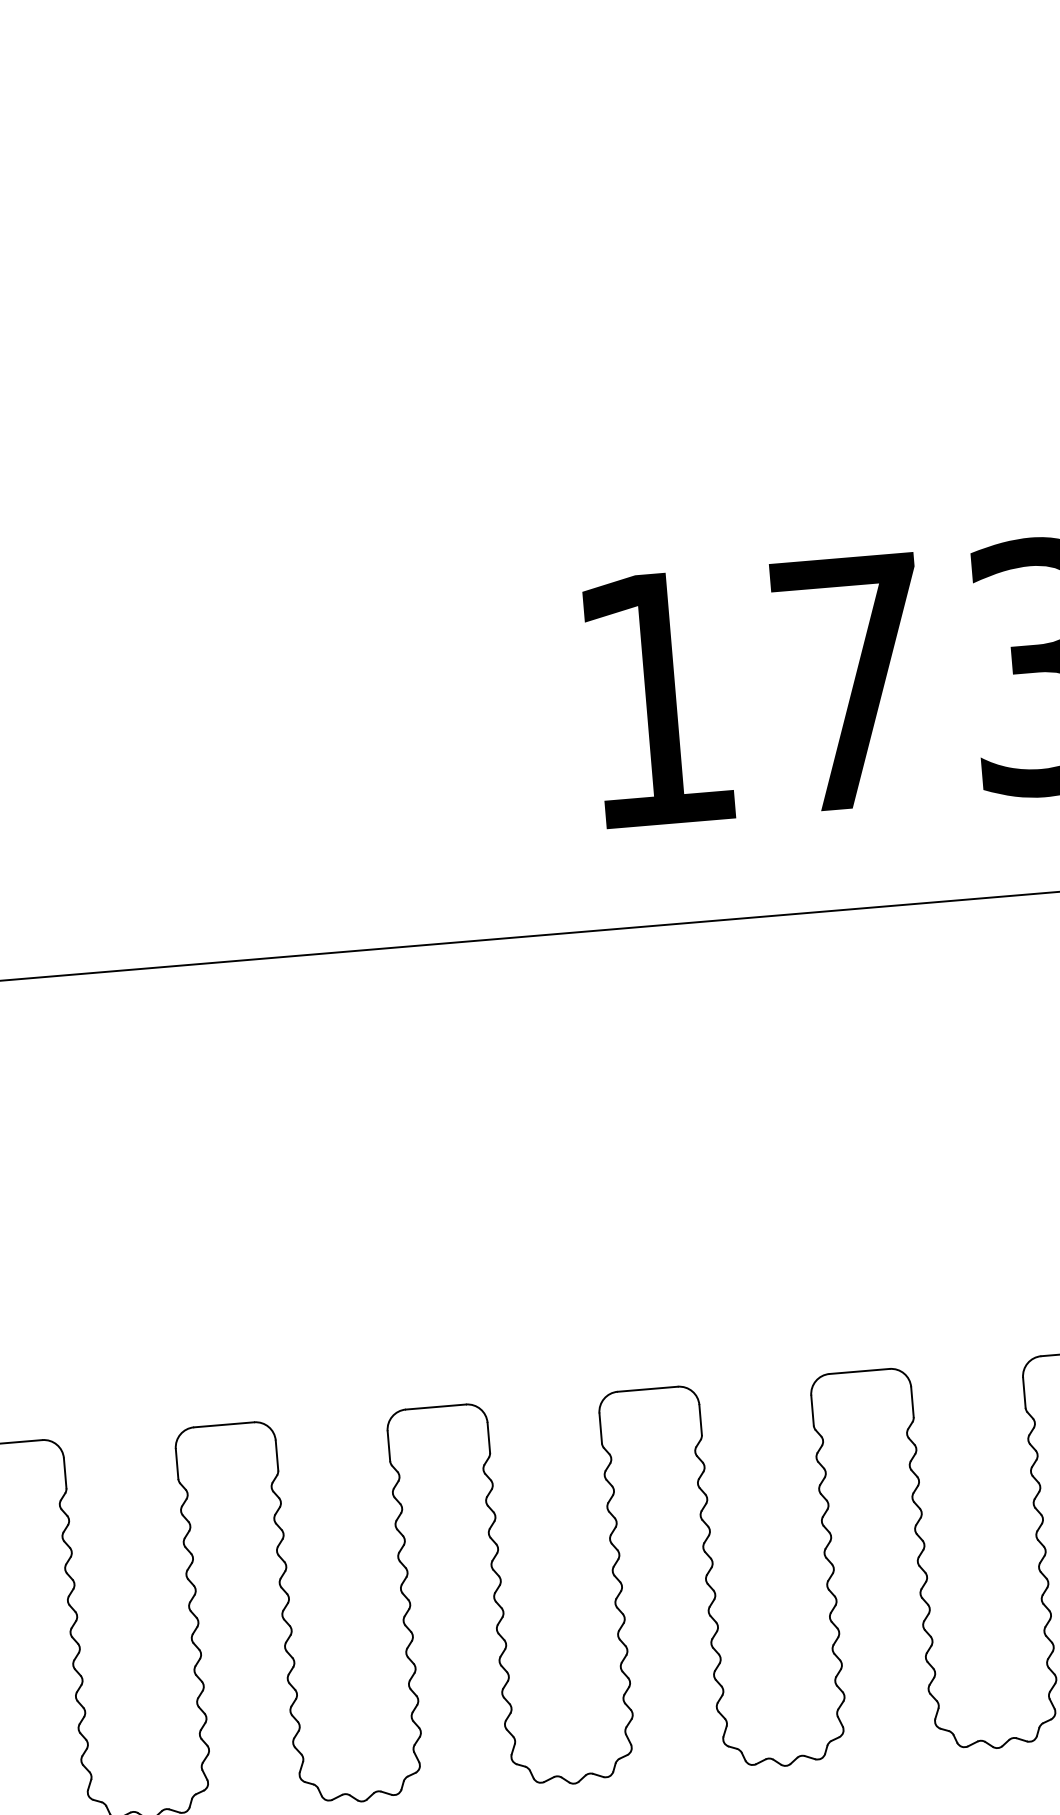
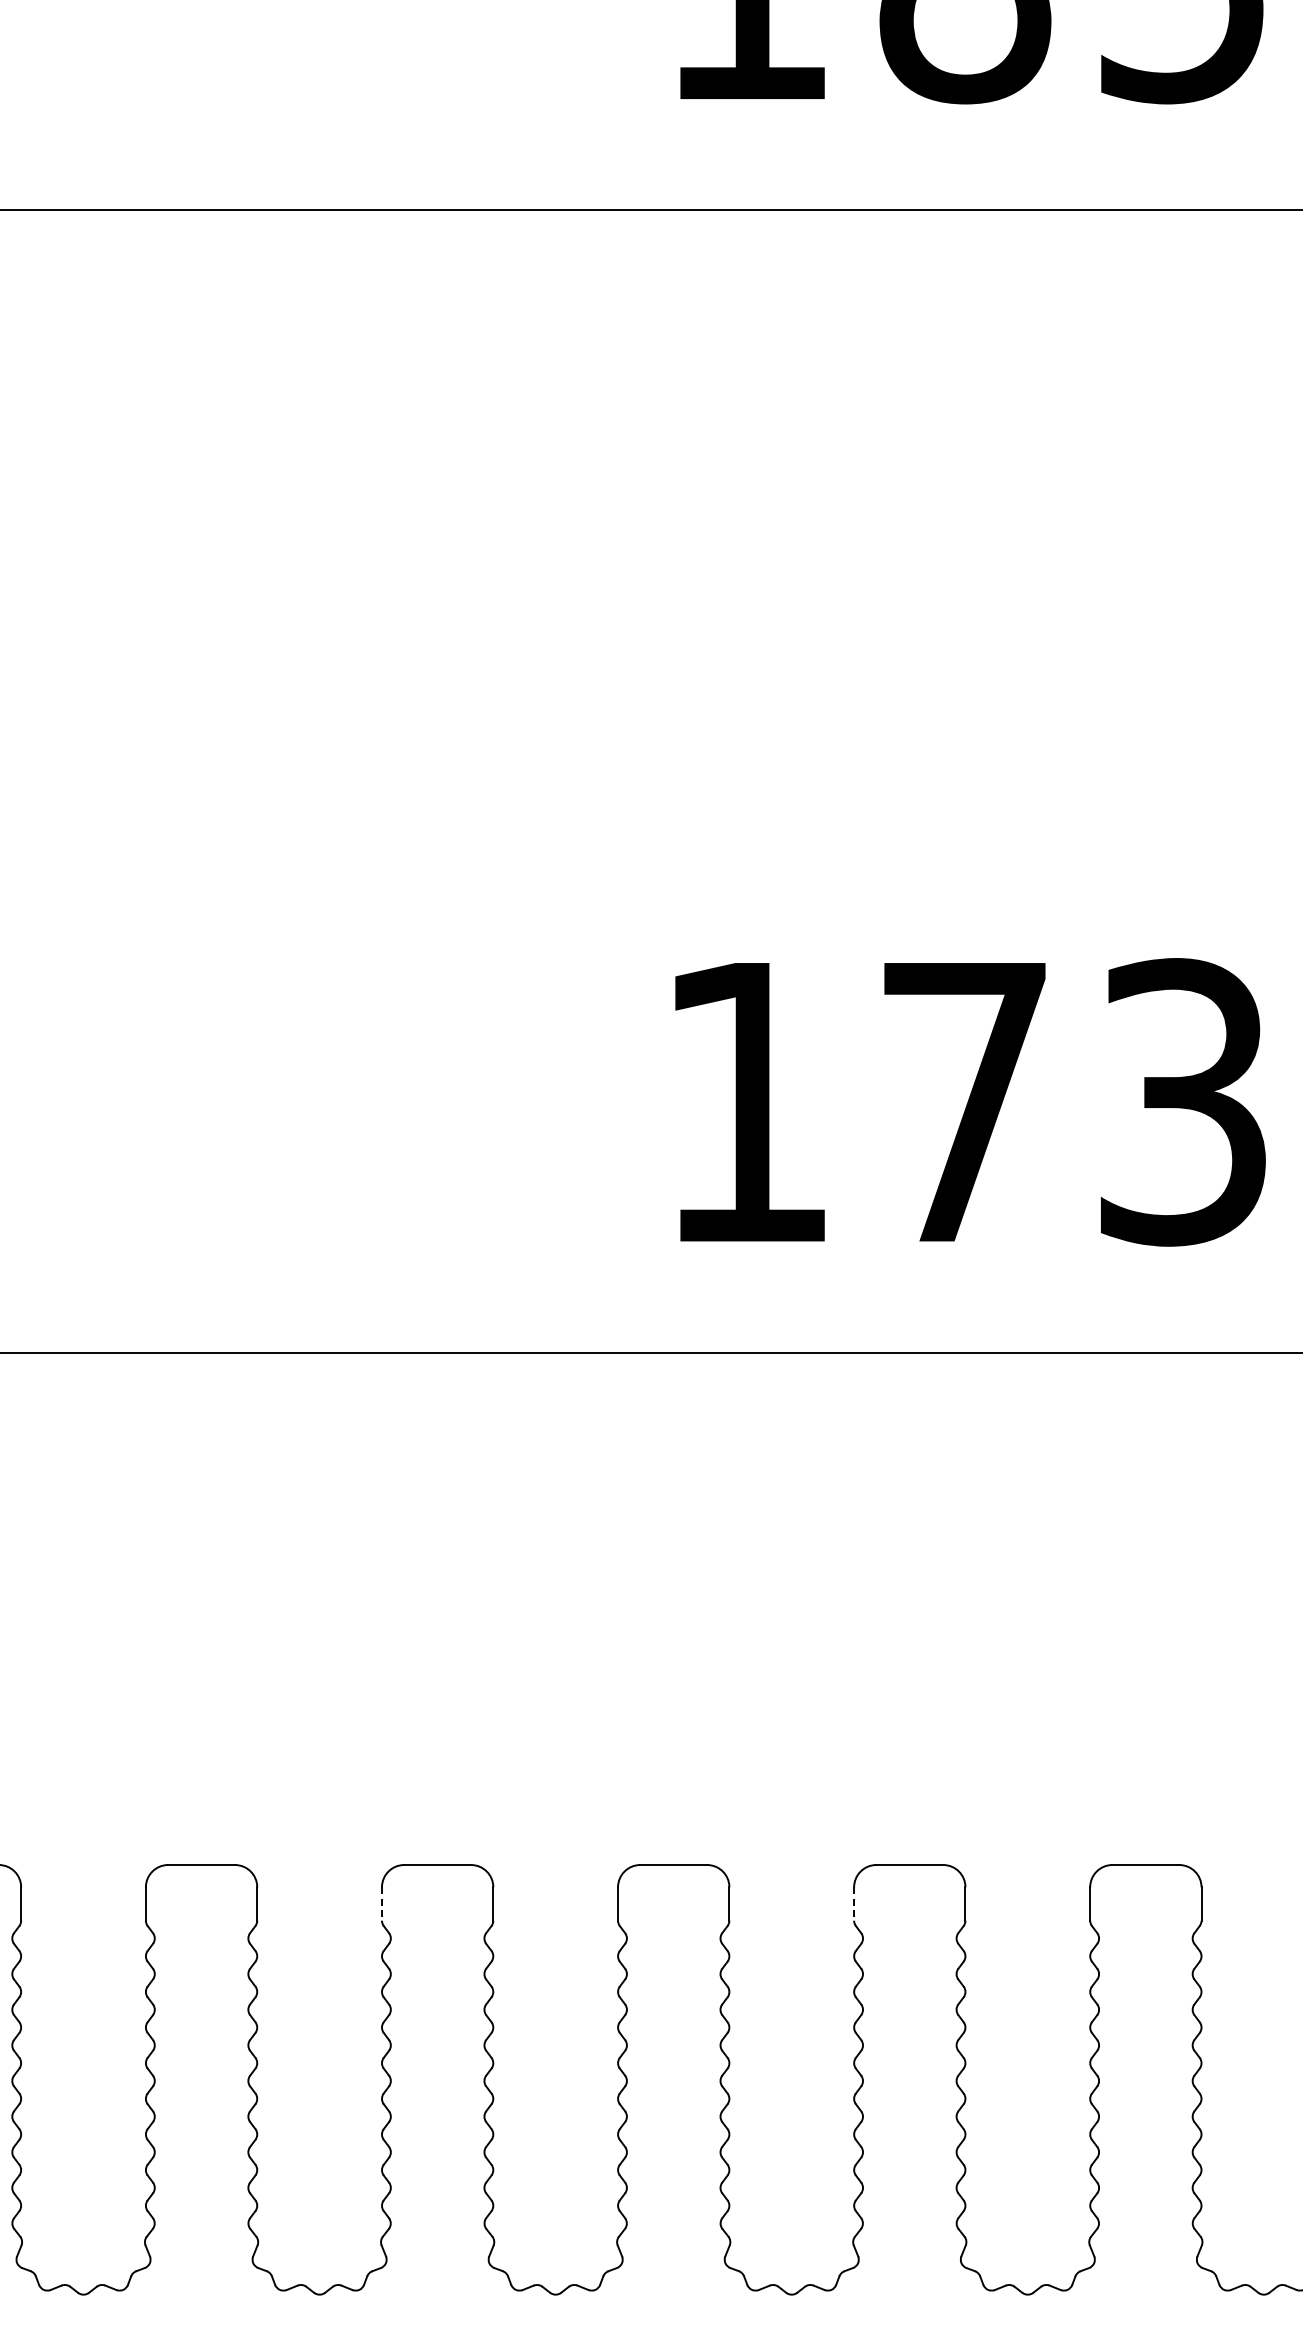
line: (812, 1410) -> (854, 1903), solid -> dashed
line: (388, 1445) -> (381, 1903), solid -> dashed

